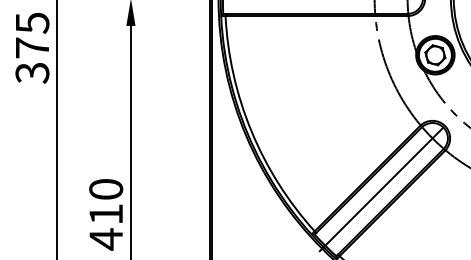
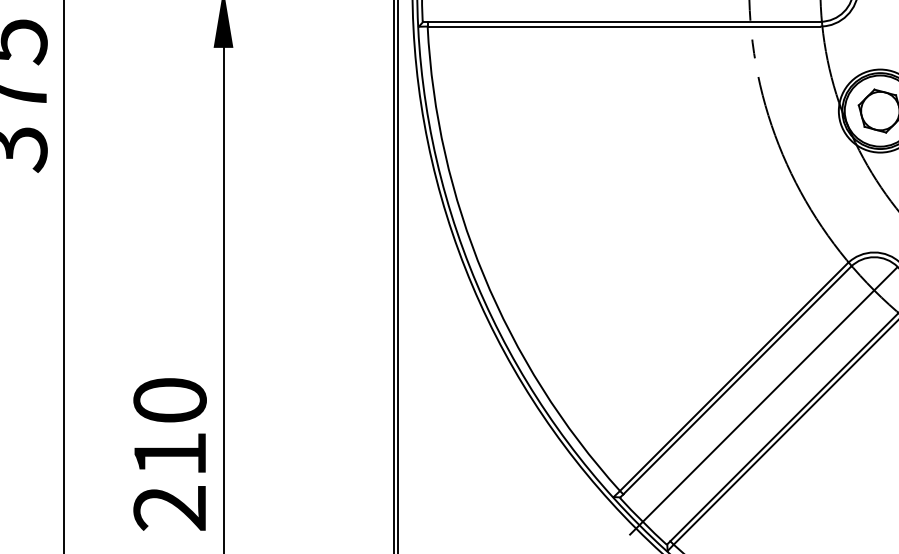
text: (105, 239) -> (168, 508), 410 -> 210

